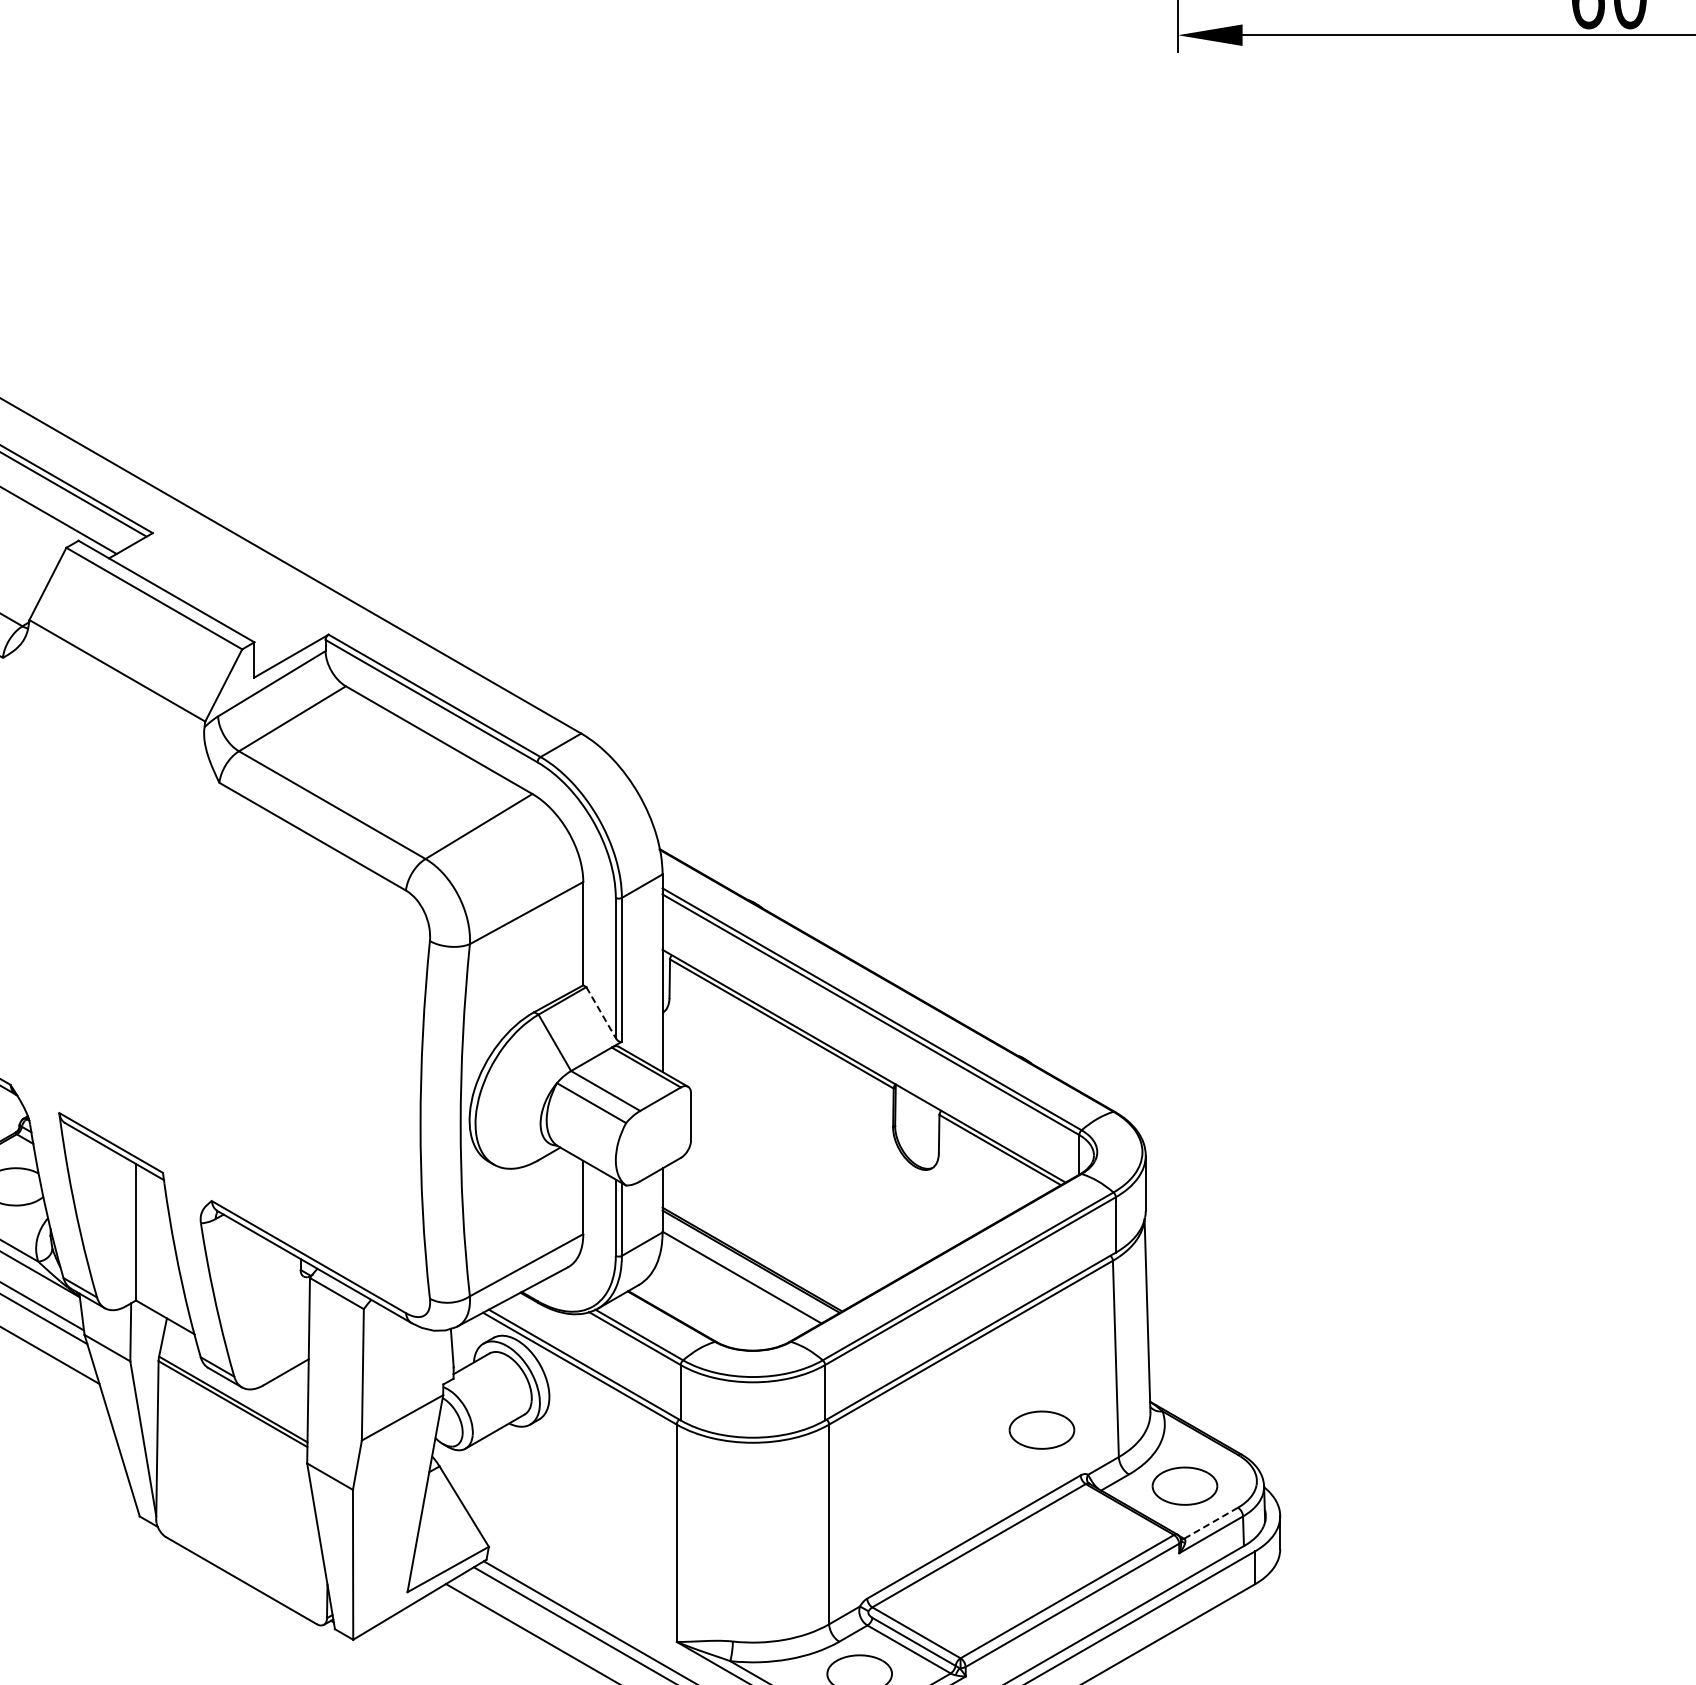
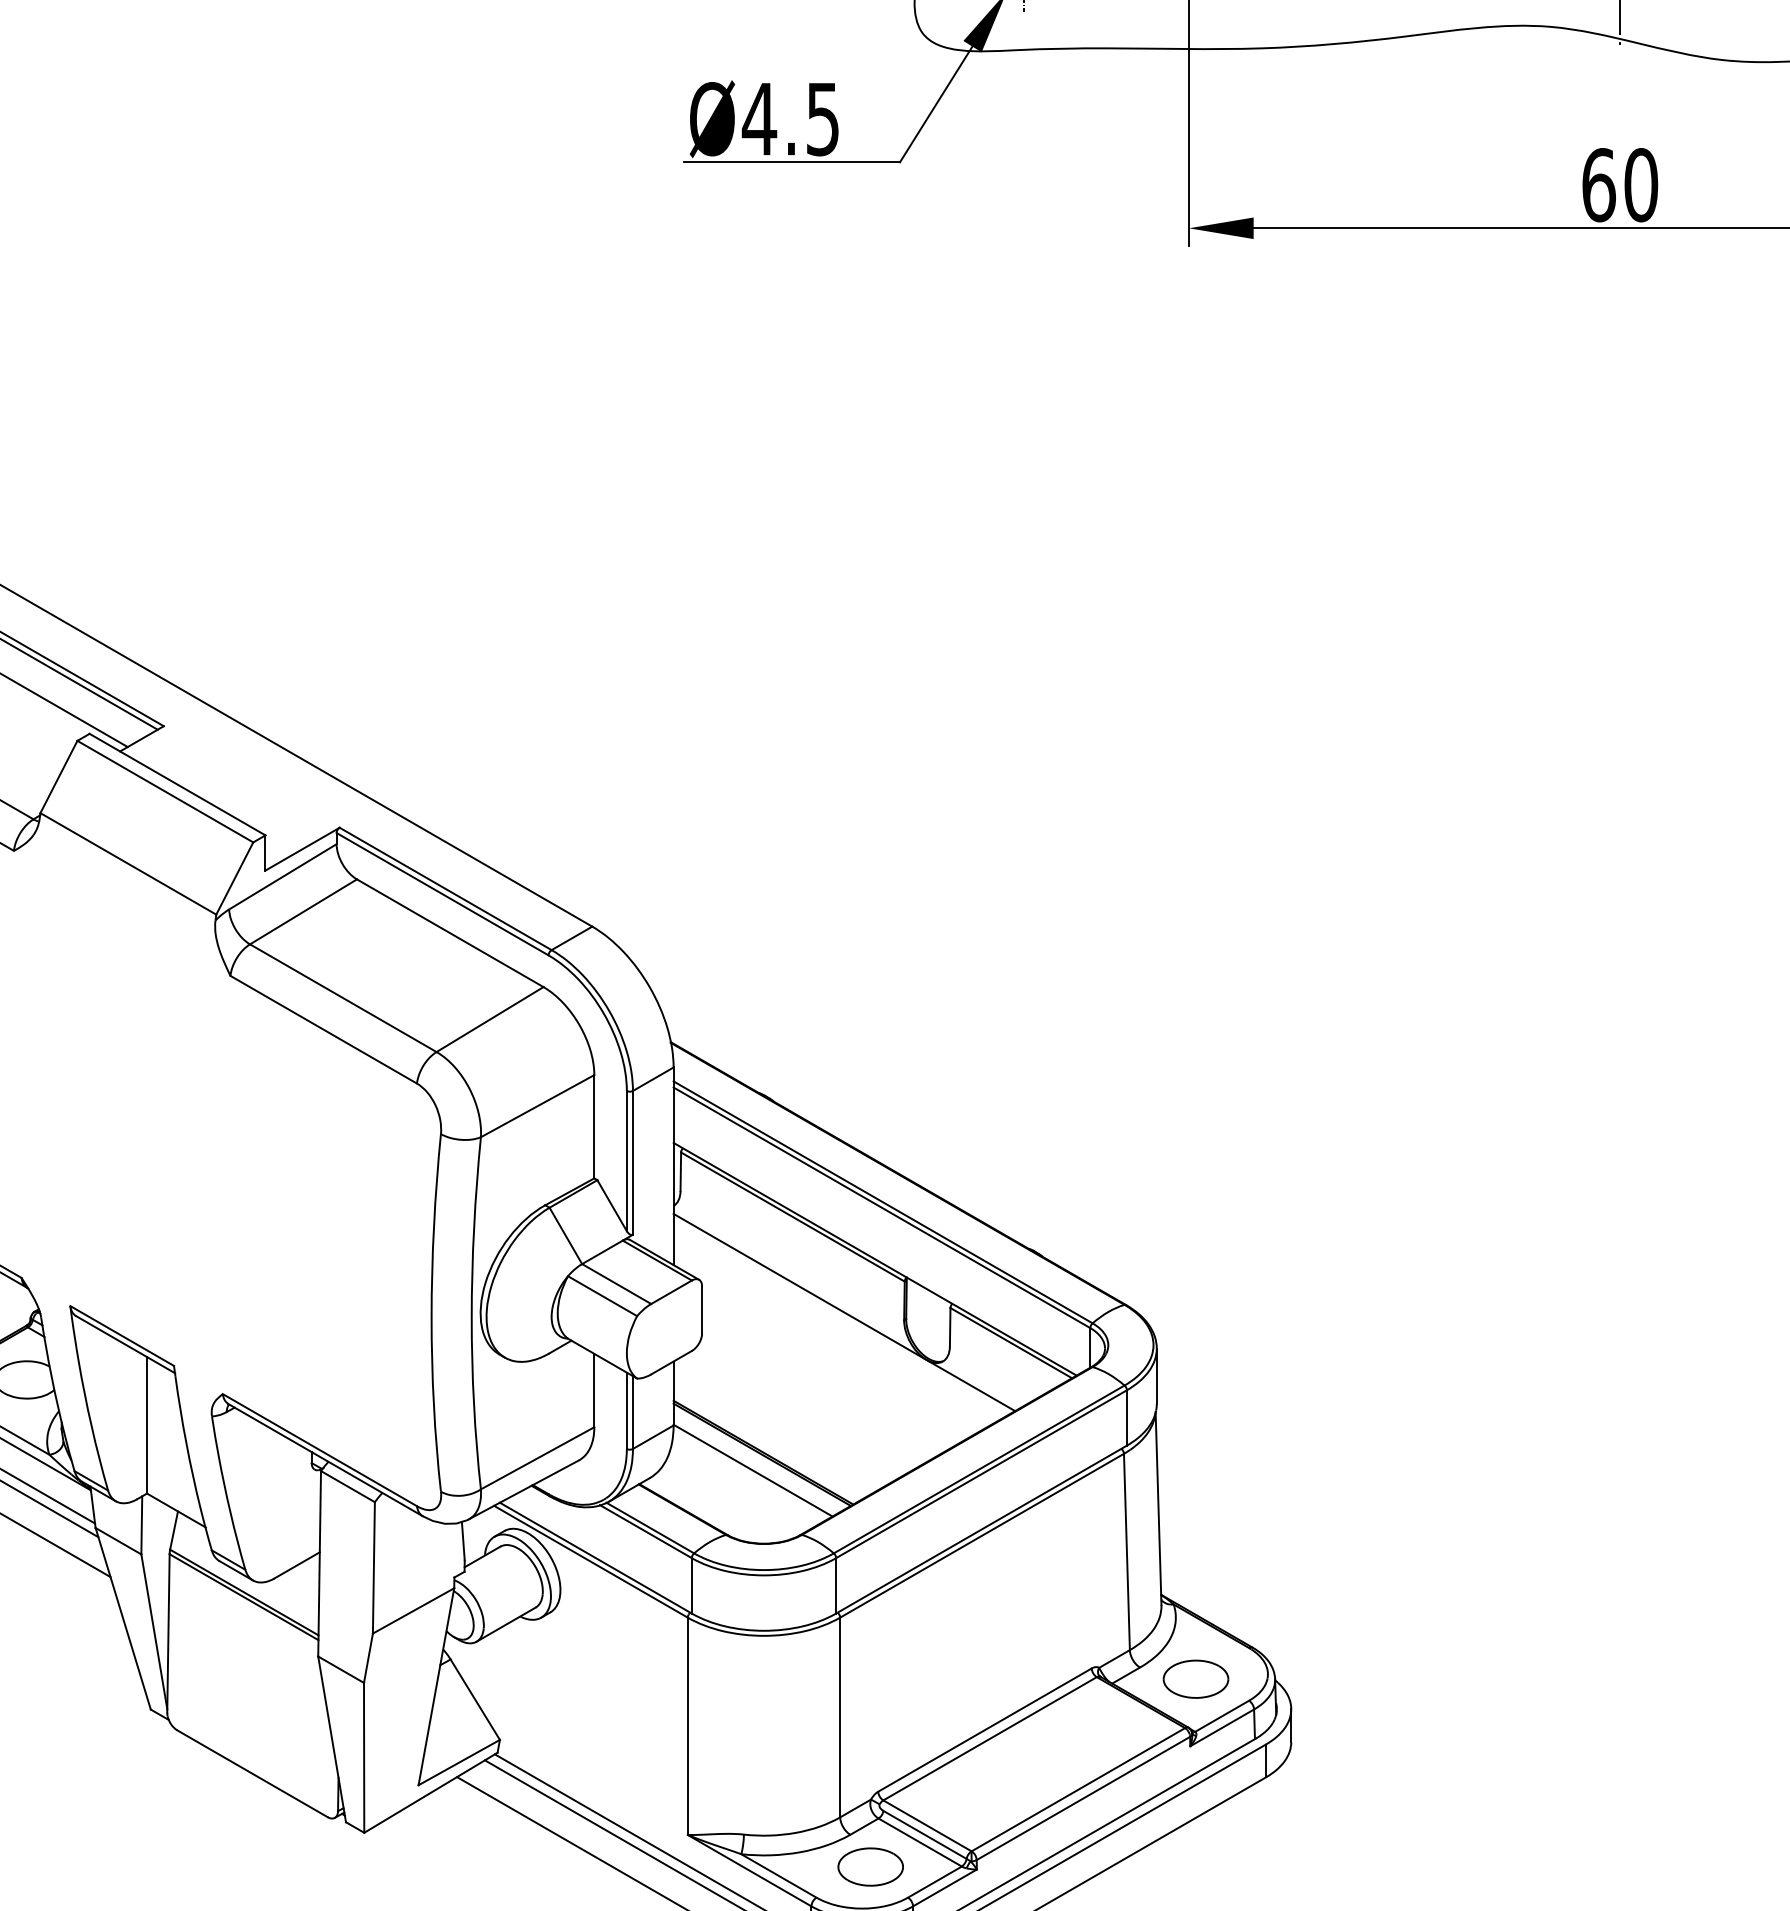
line: (601, 1013) -> (612, 1206), dashed -> solid
line: (833, 1119) -> (844, 1312), added
part: (1041, 1429) -> (1052, 1622), removed
line: (1210, 1523) -> (1221, 1716), dashed -> solid

